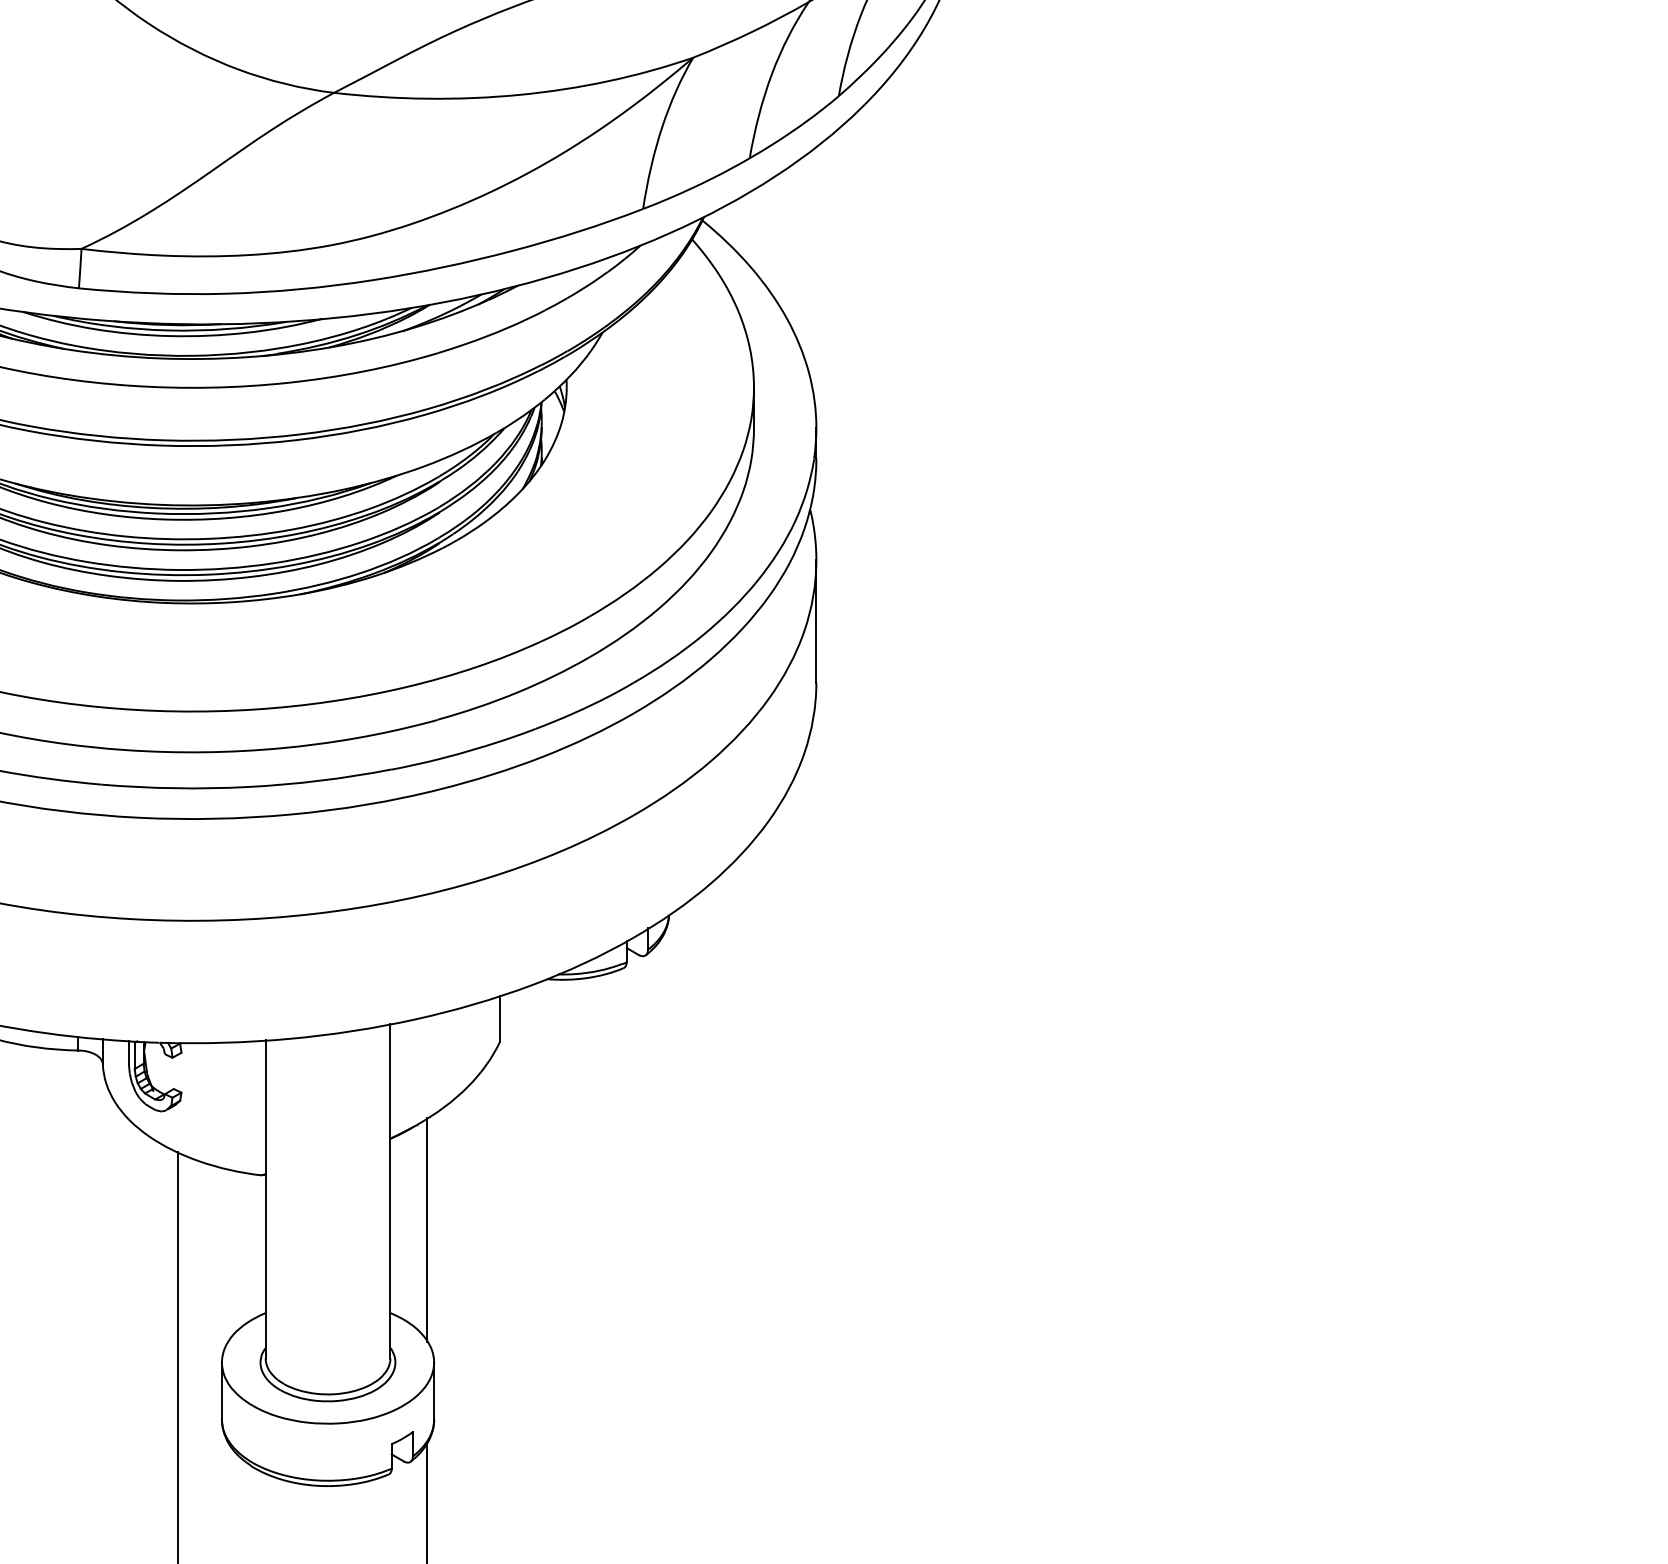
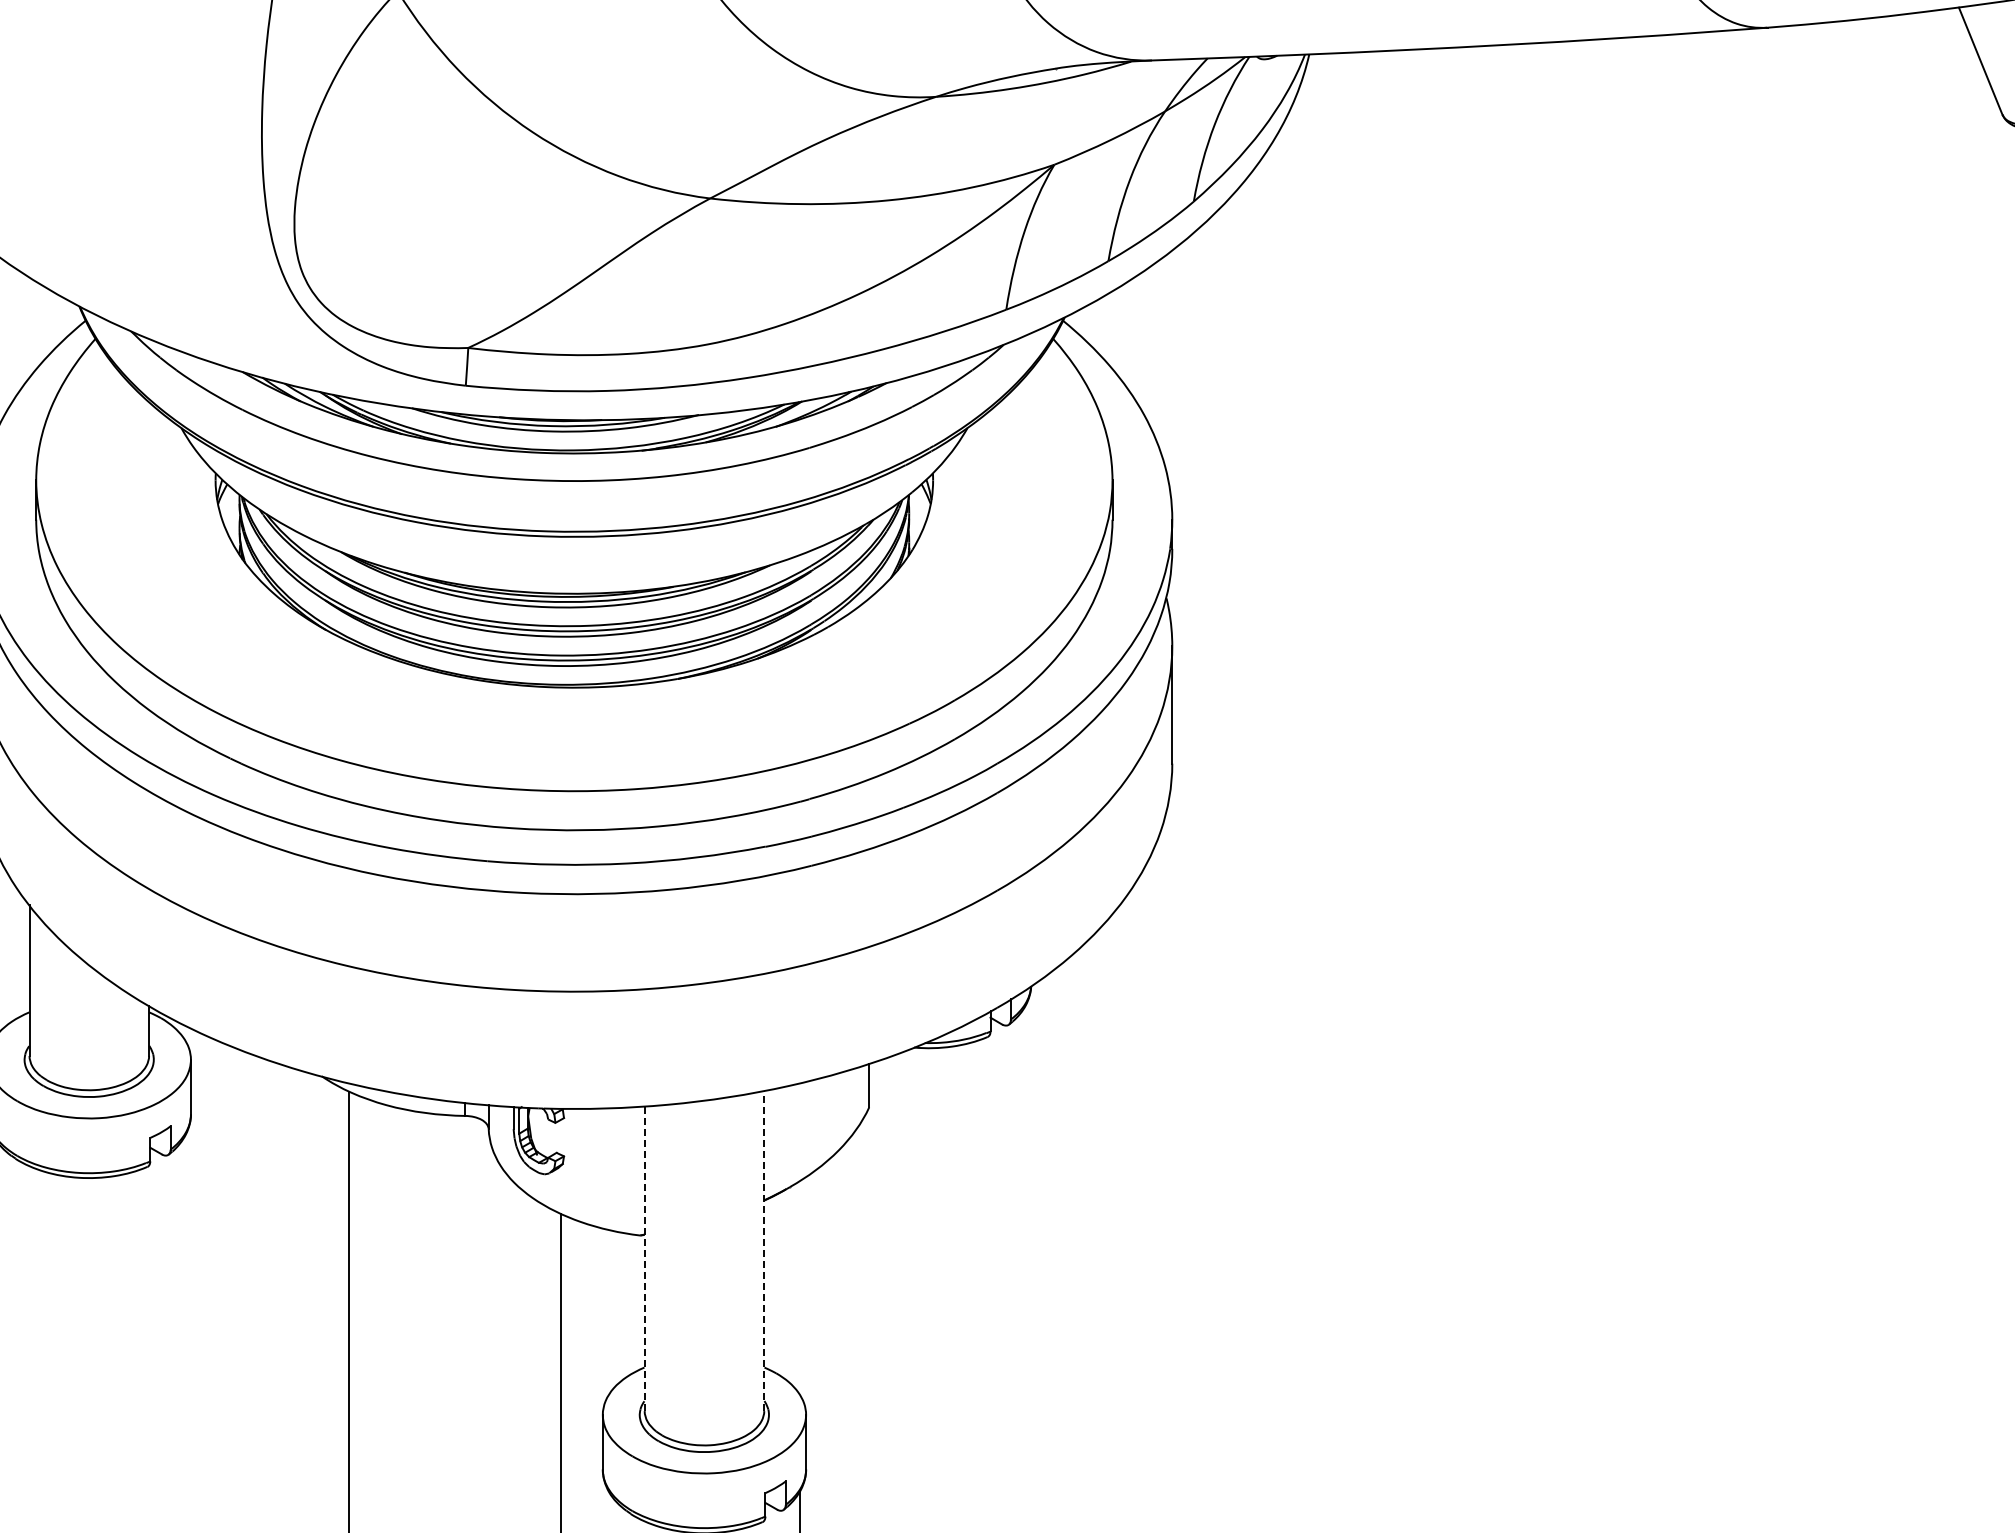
line: (390, 1190) -> (764, 1250), solid -> dashed
line: (265, 1199) -> (644, 1258), solid -> dashed
line: (427, 1230) -> (799, 1288), removed

